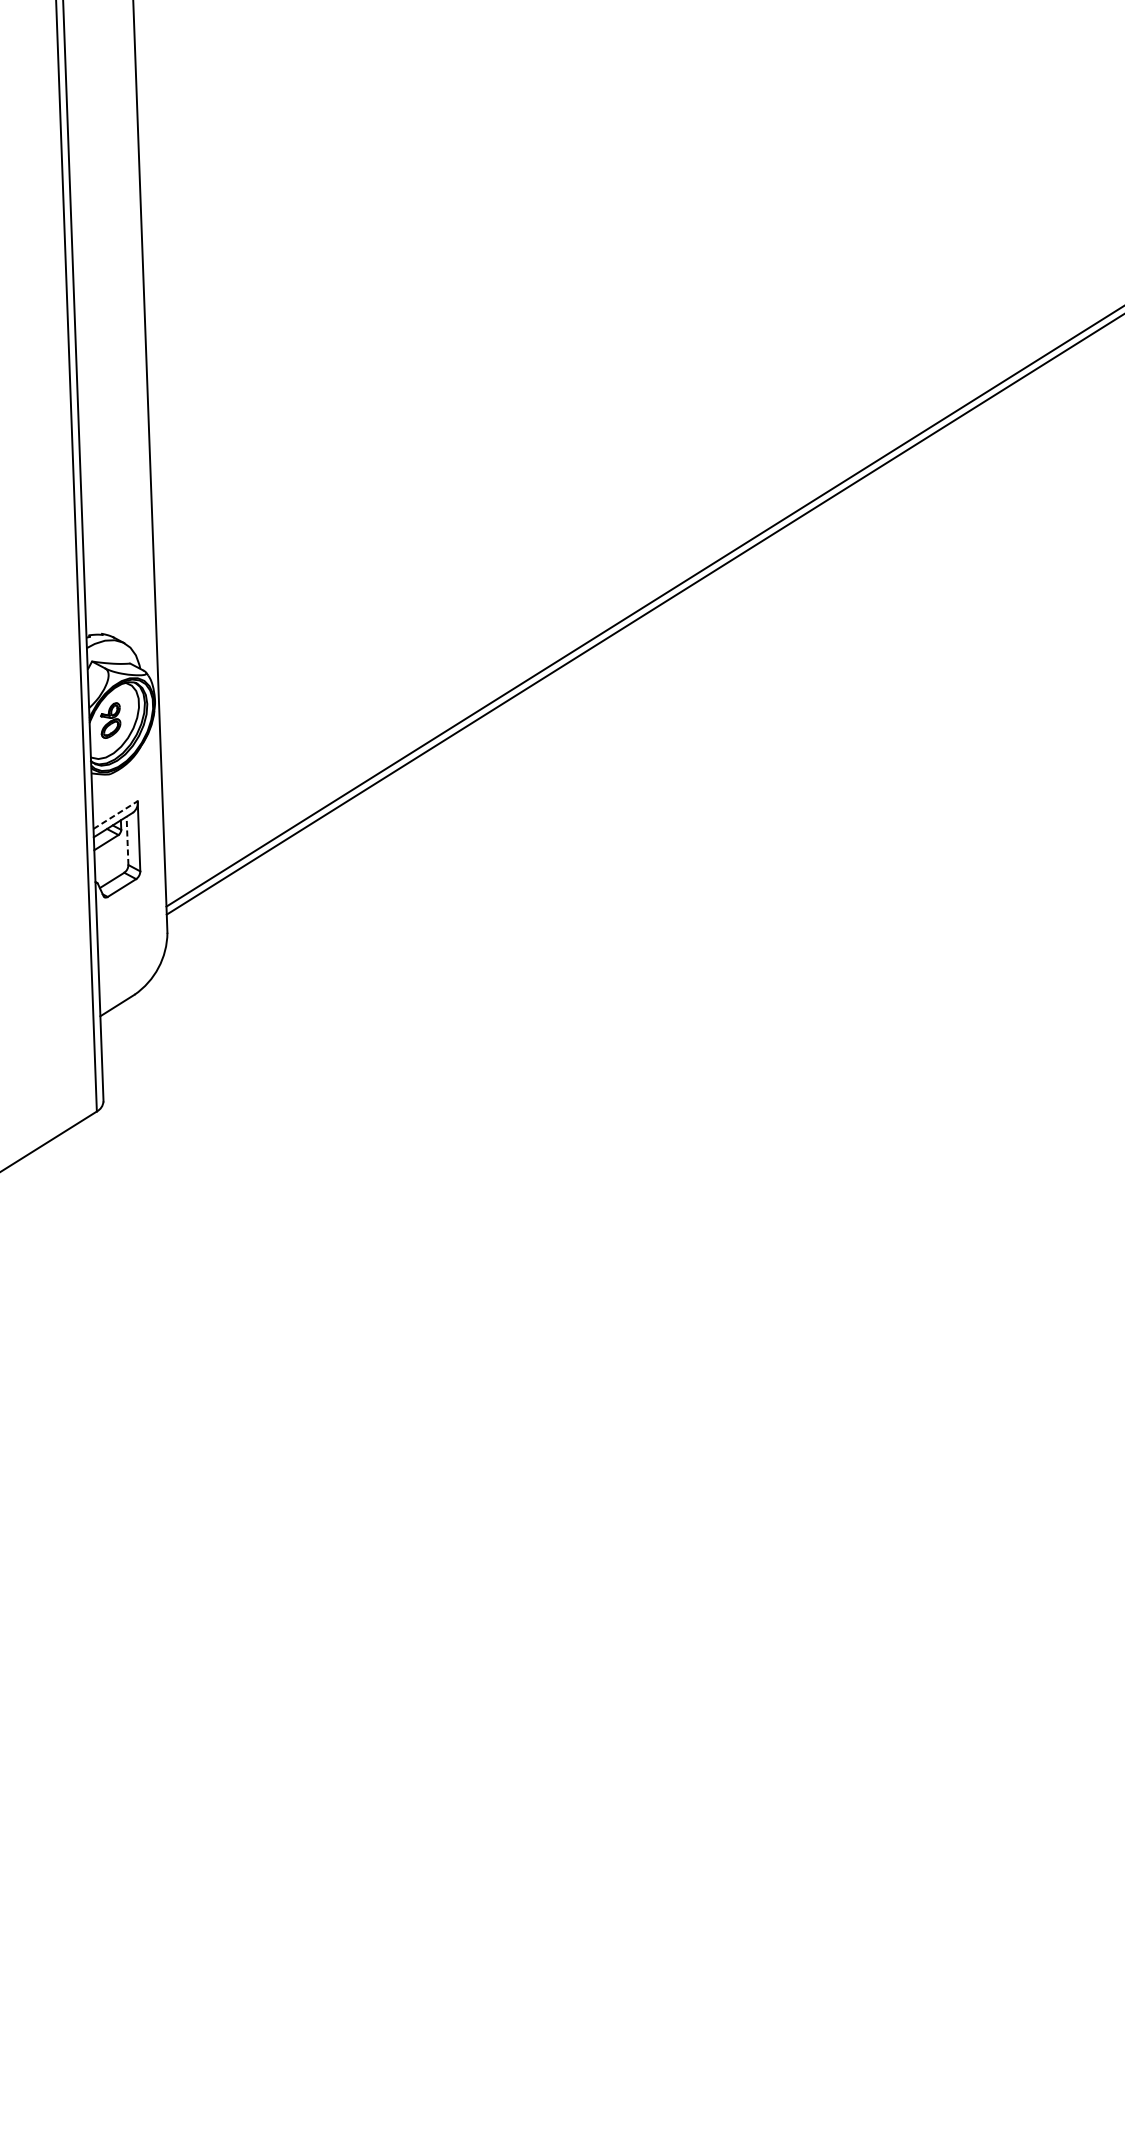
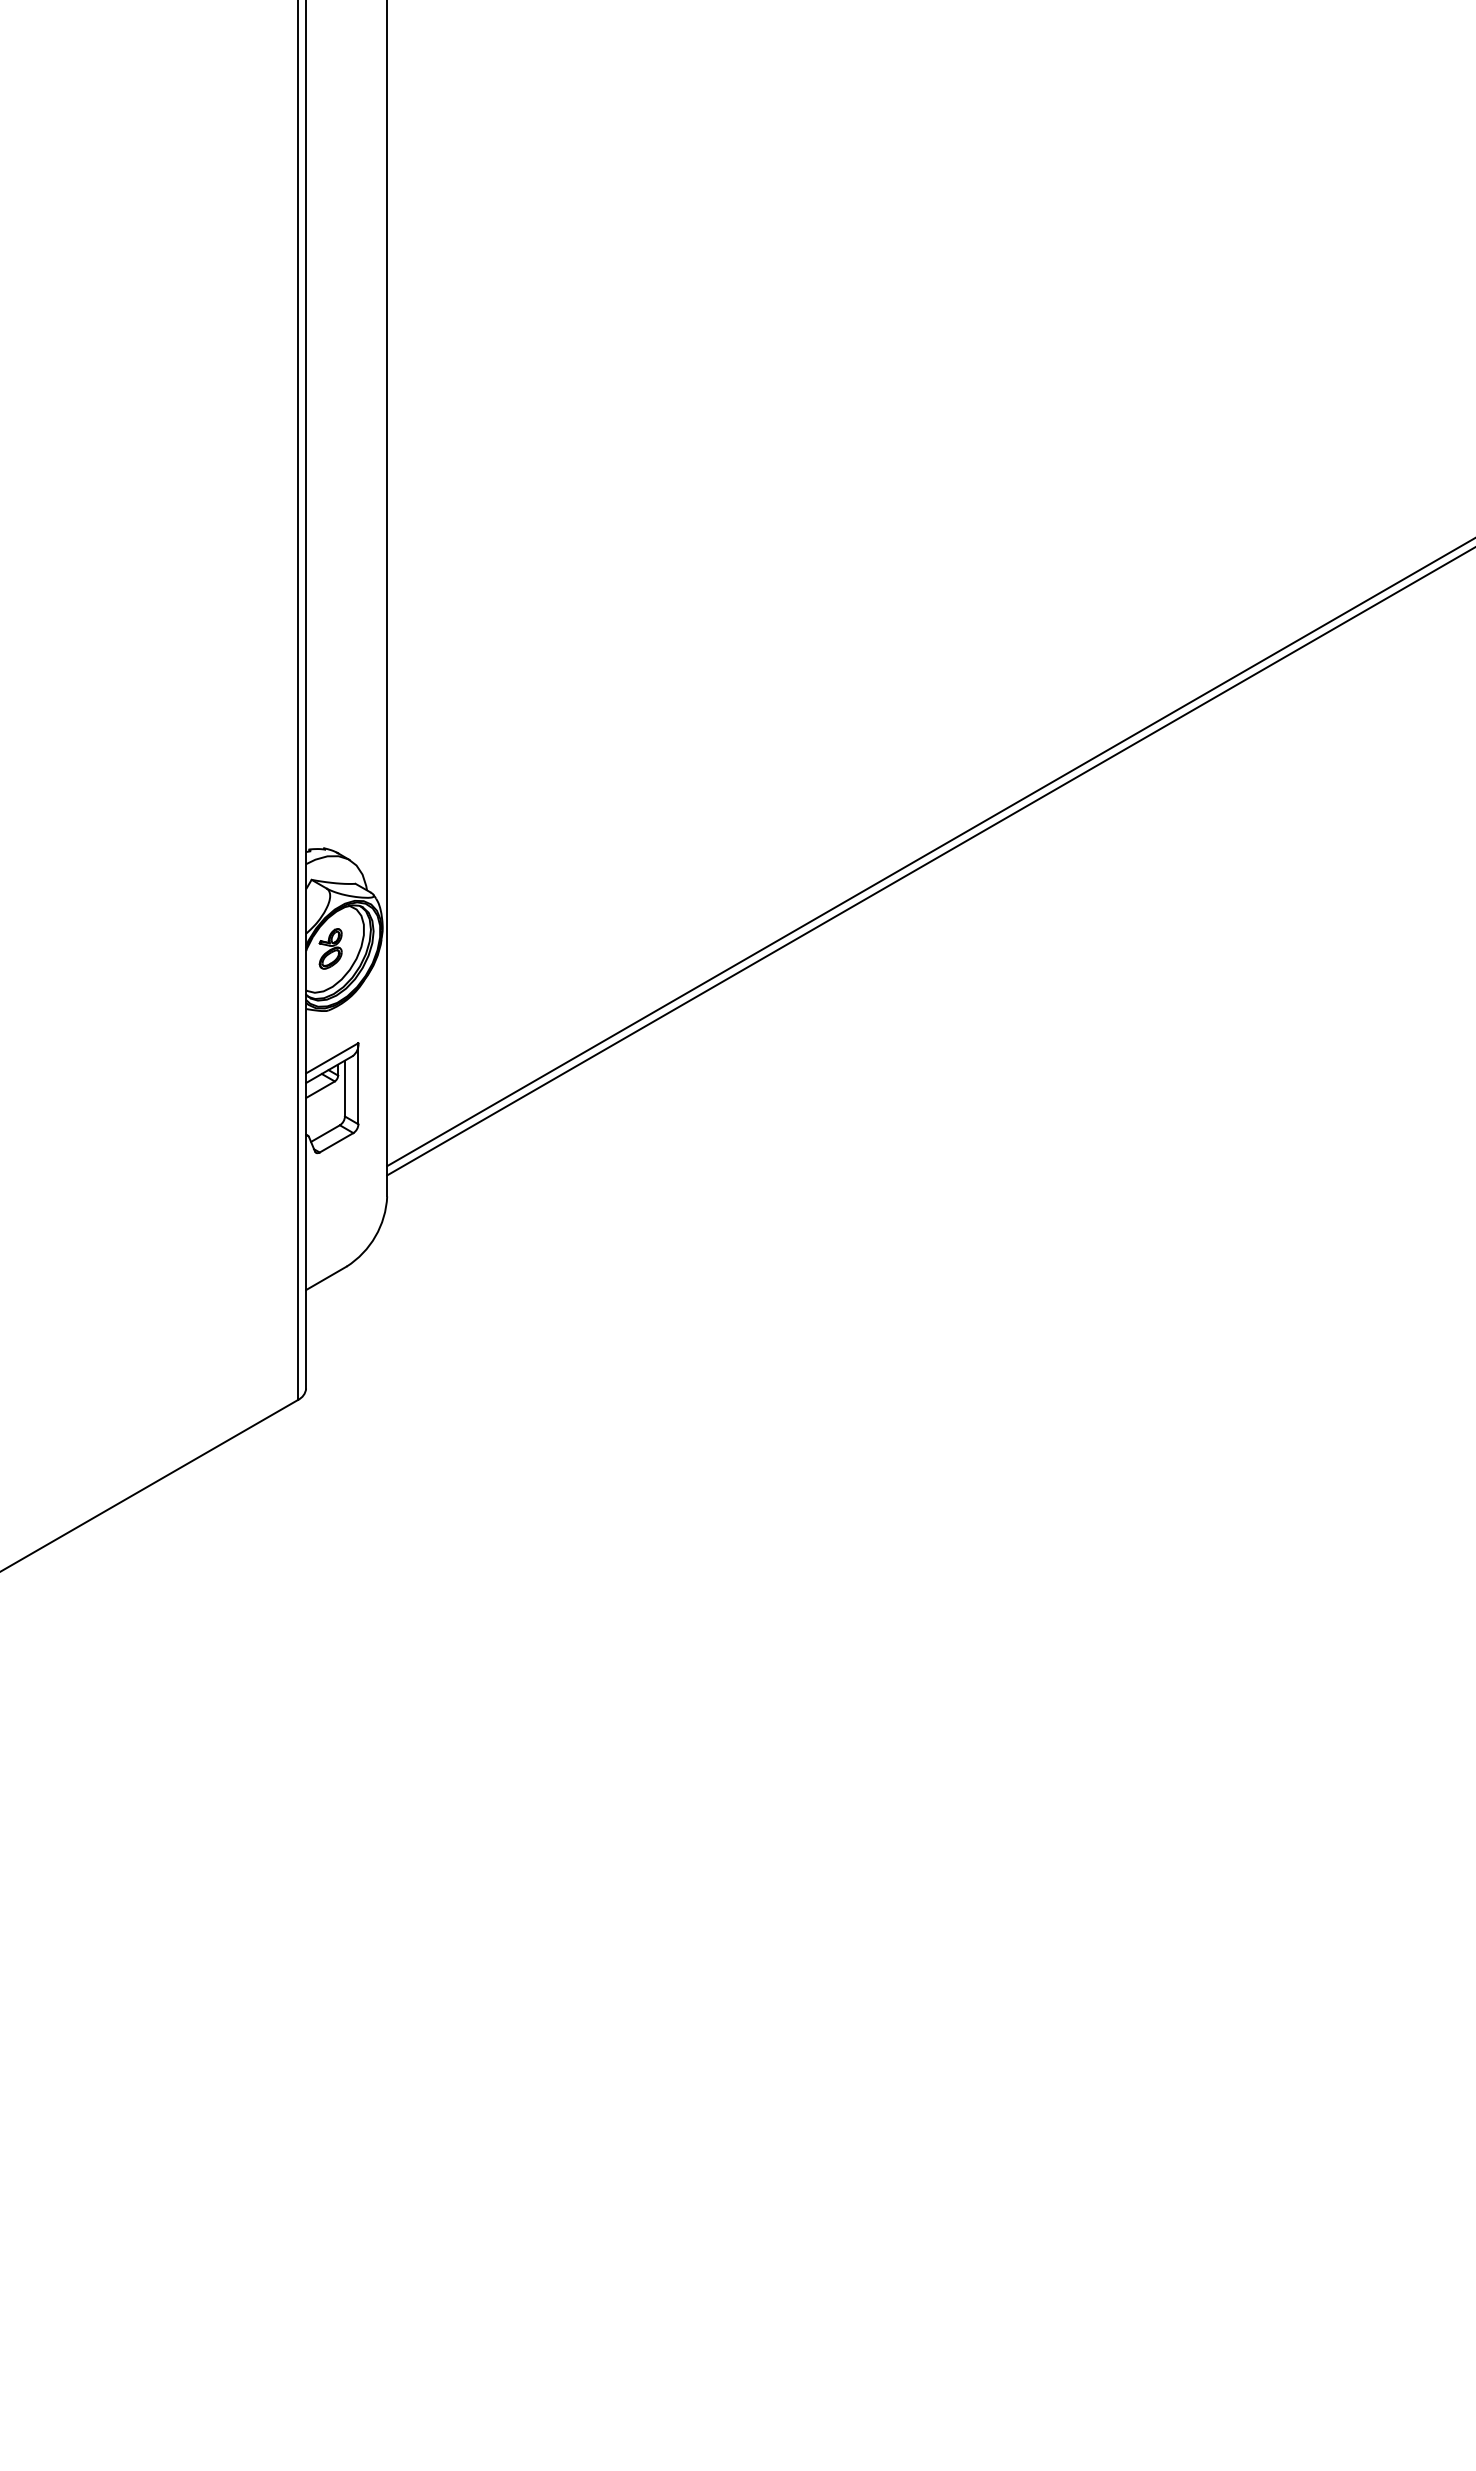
line: (115, 815) -> (332, 1058), dashed -> solid
line: (127, 840) -> (344, 1088), dashed -> solid

